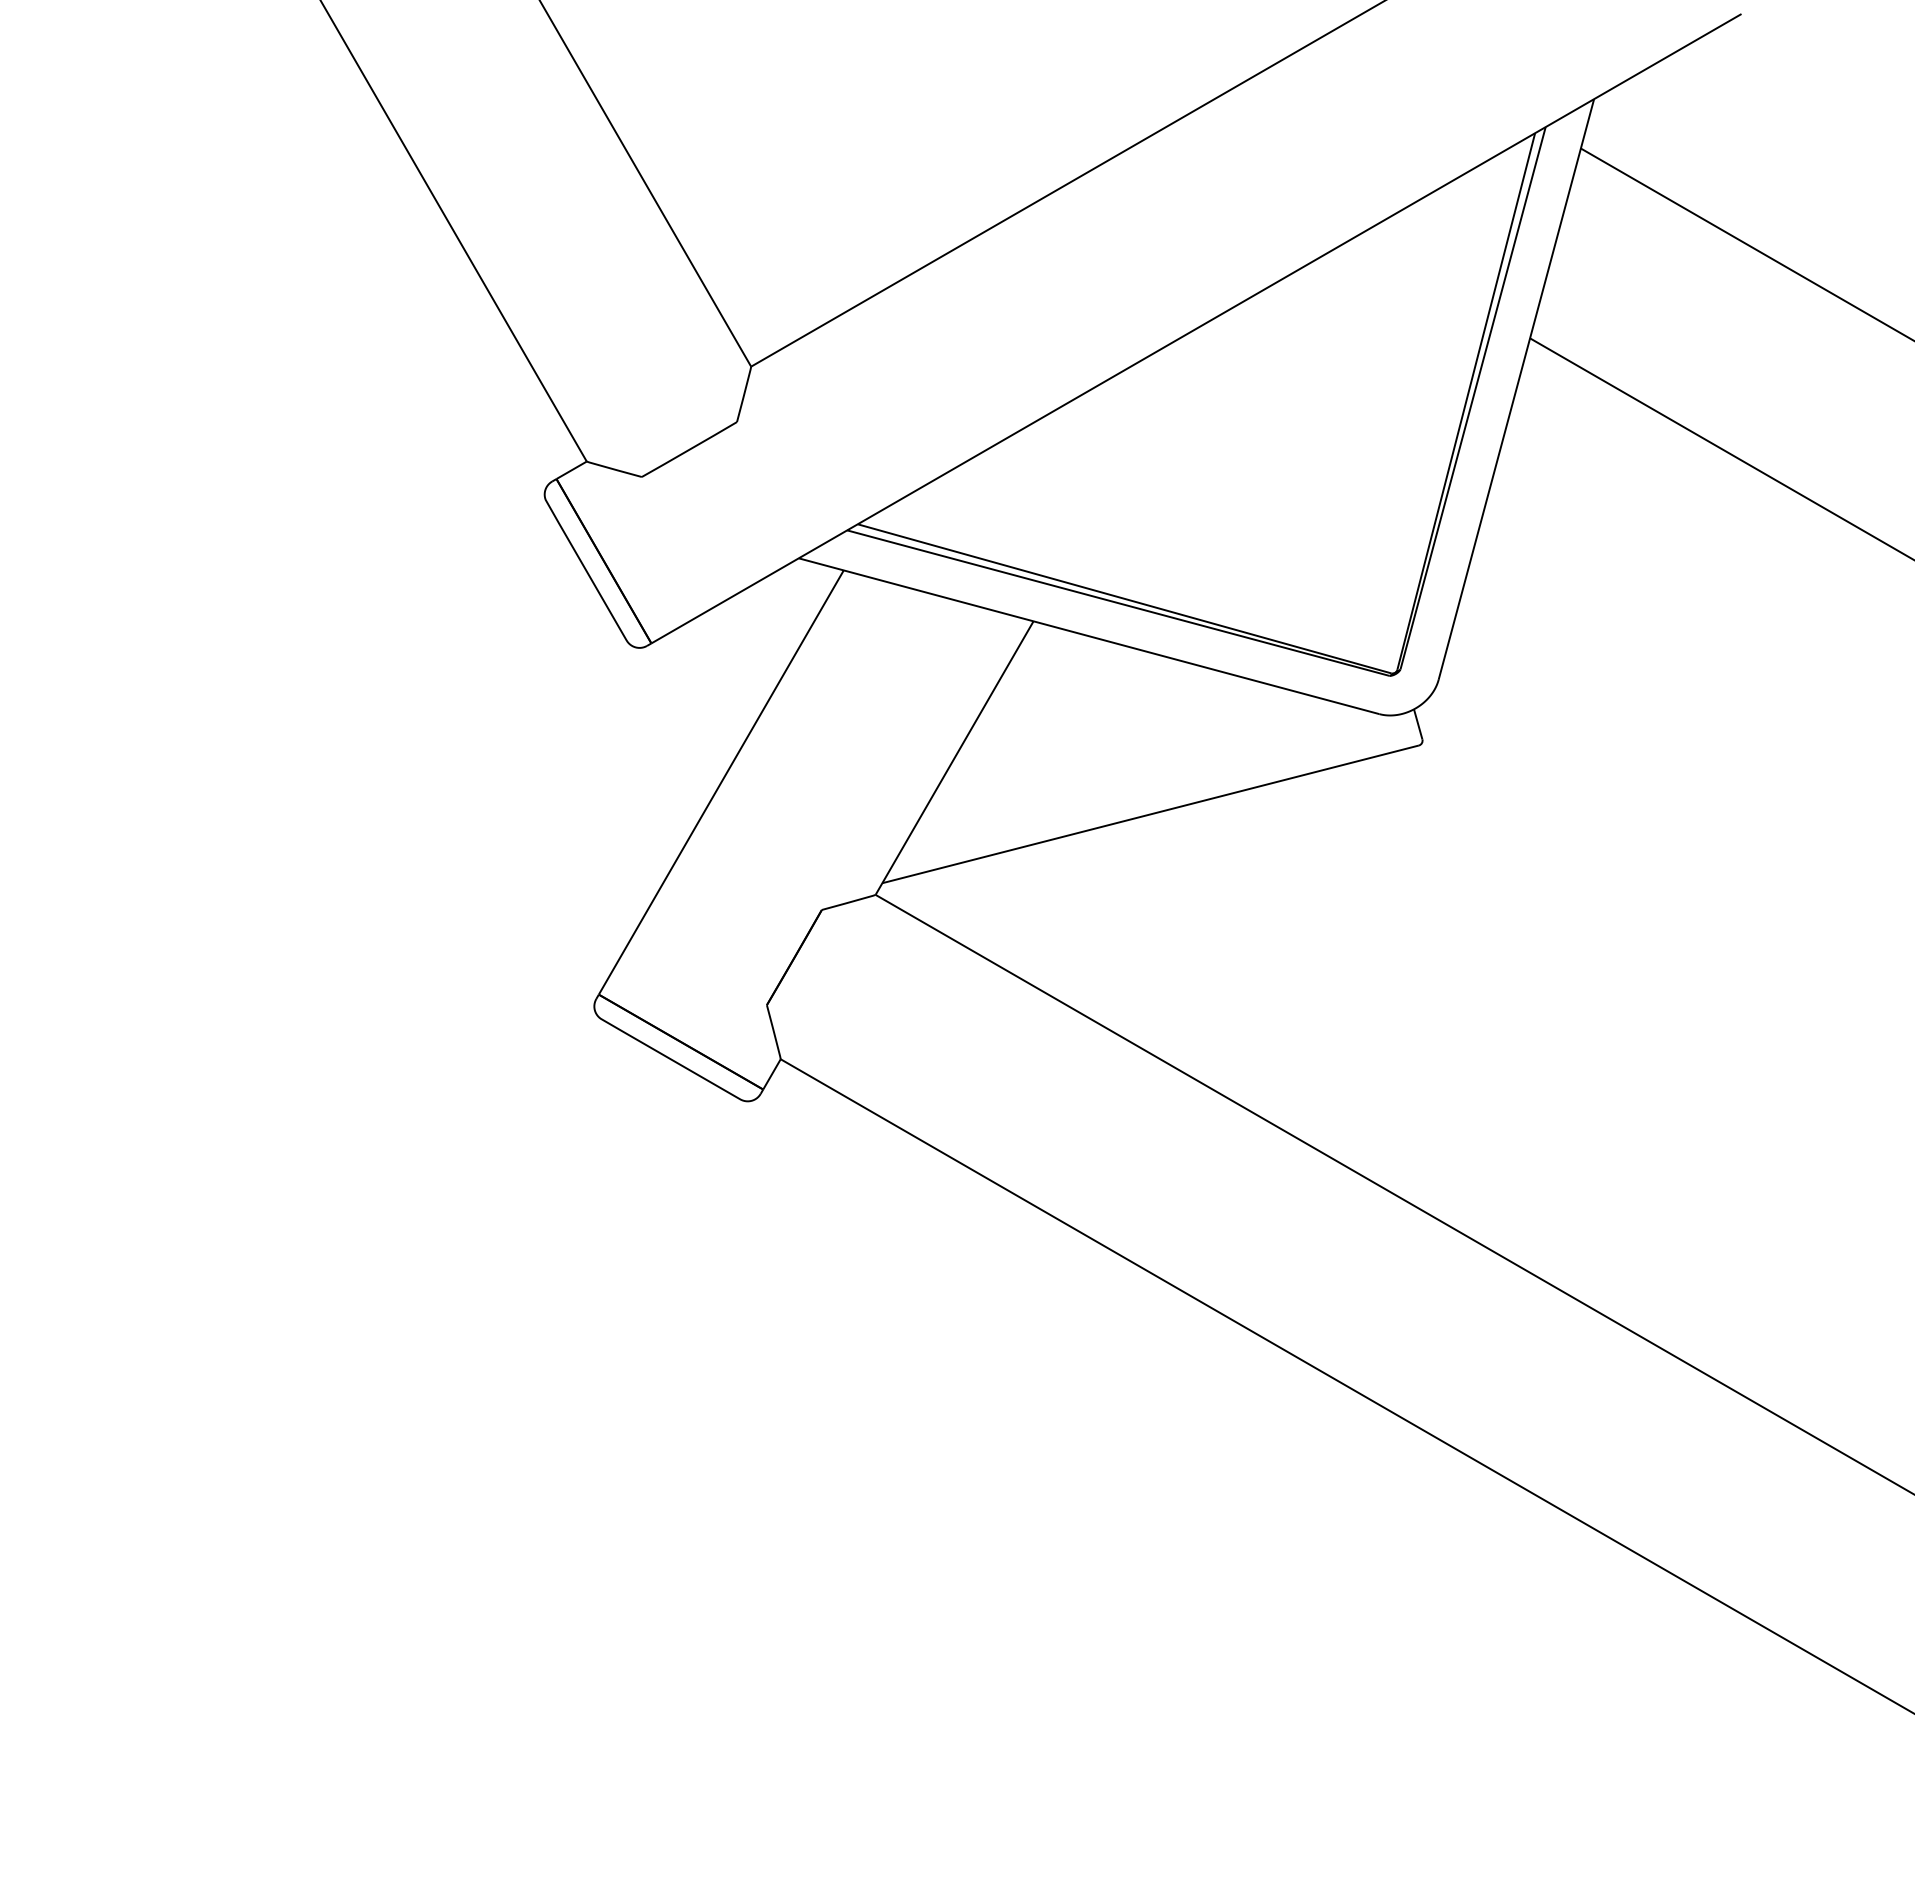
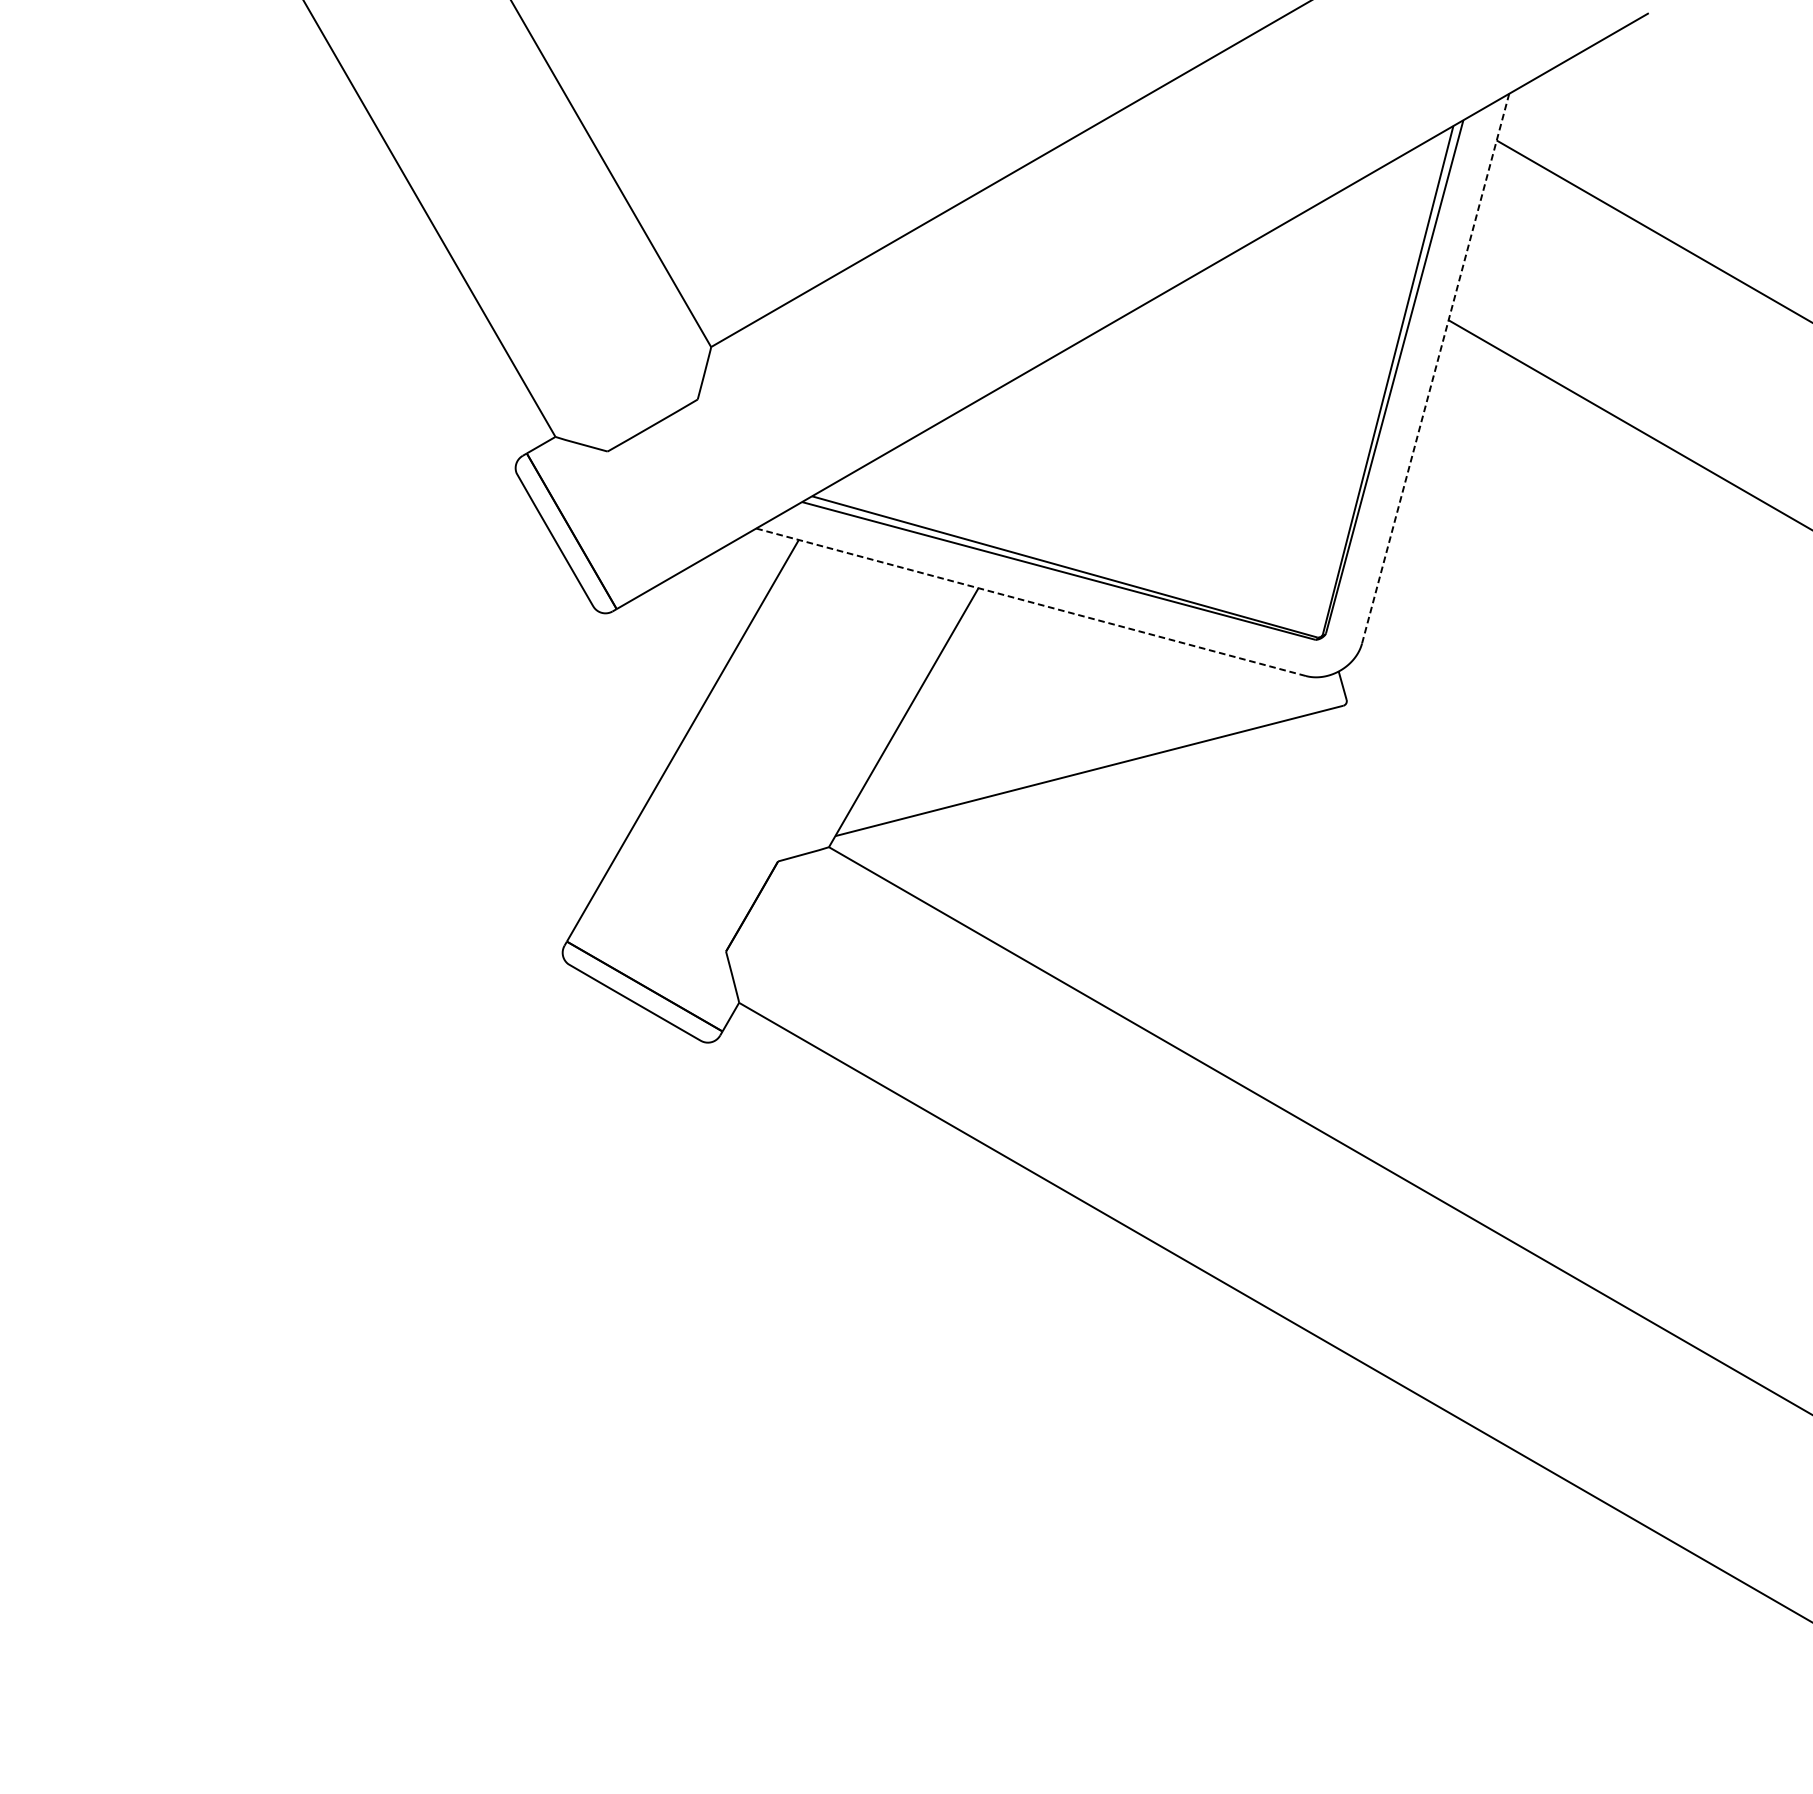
line: (1516, 389) -> (1435, 368), solid -> dashed
line: (1089, 636) -> (1031, 602), solid -> dashed

